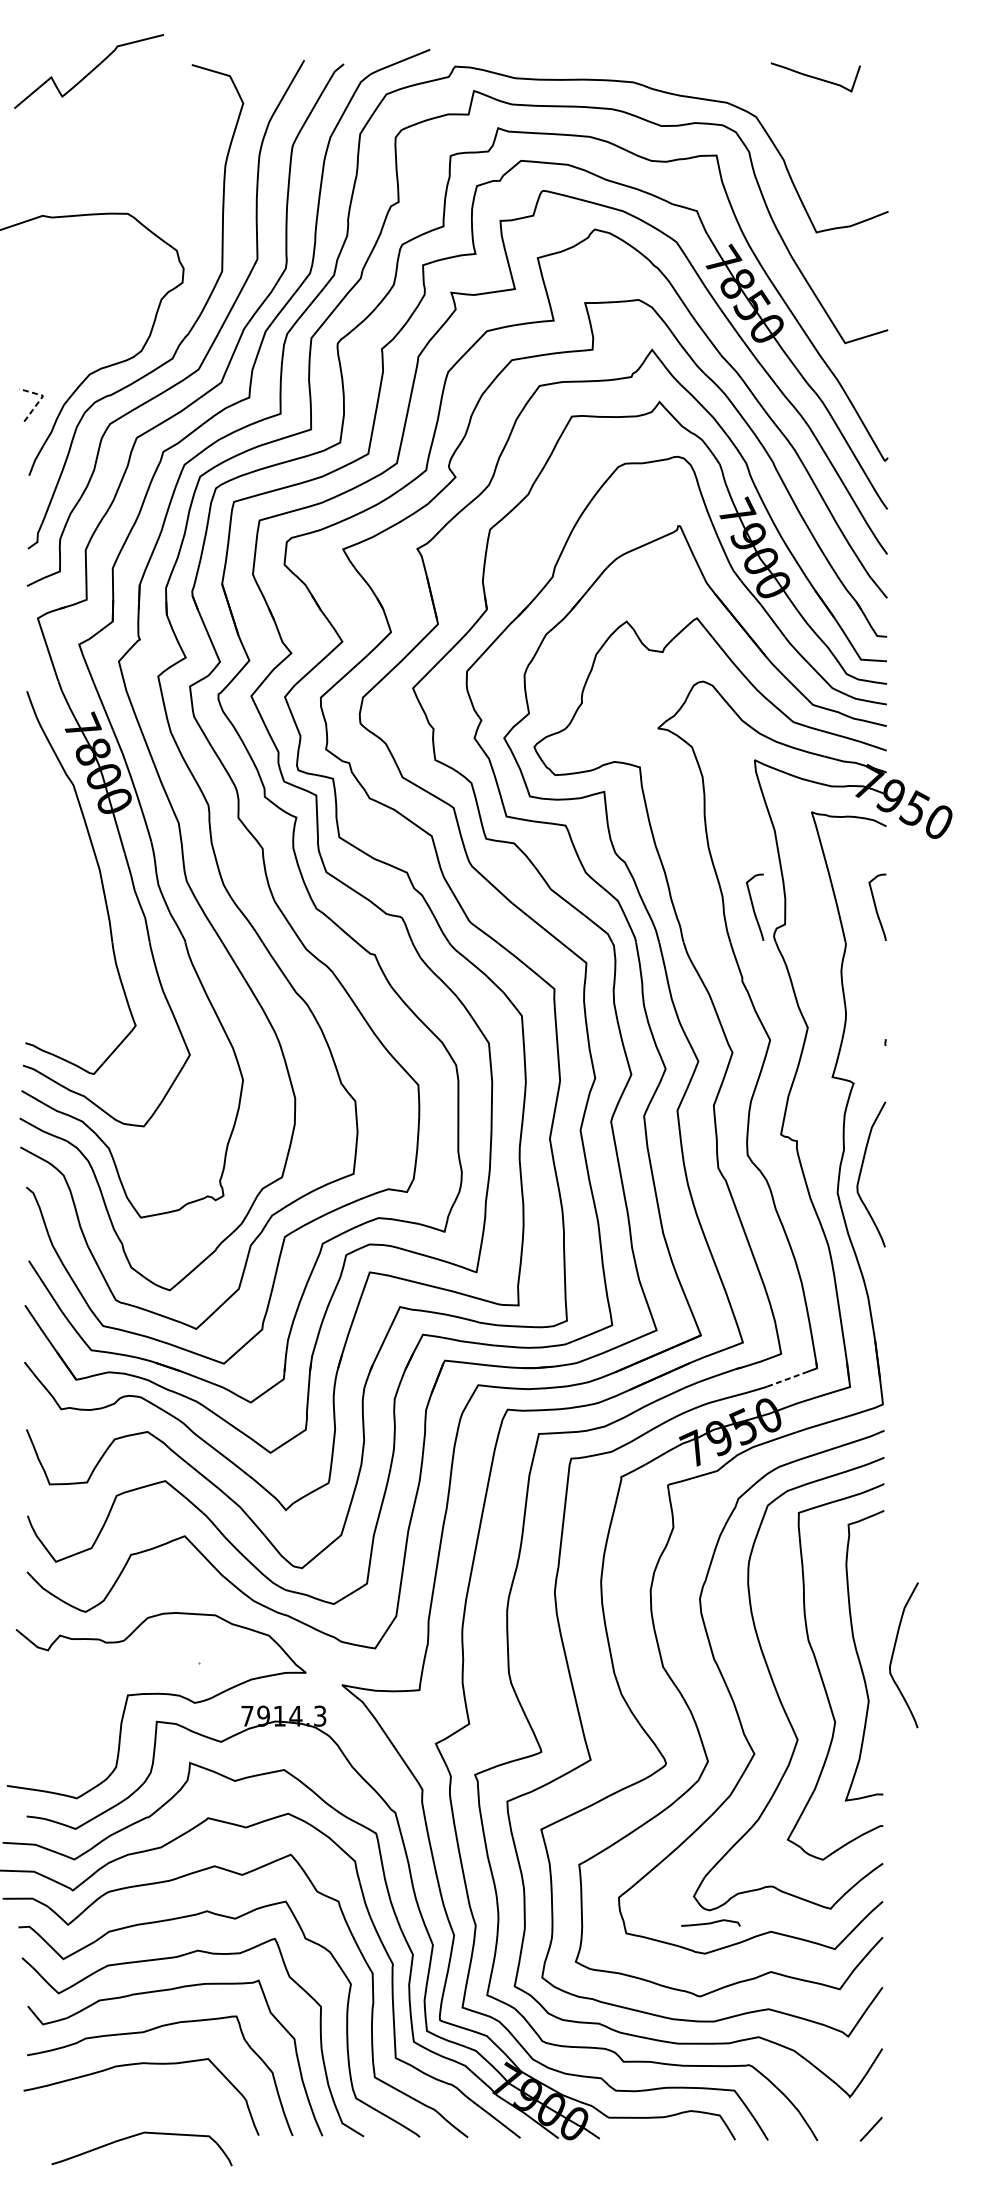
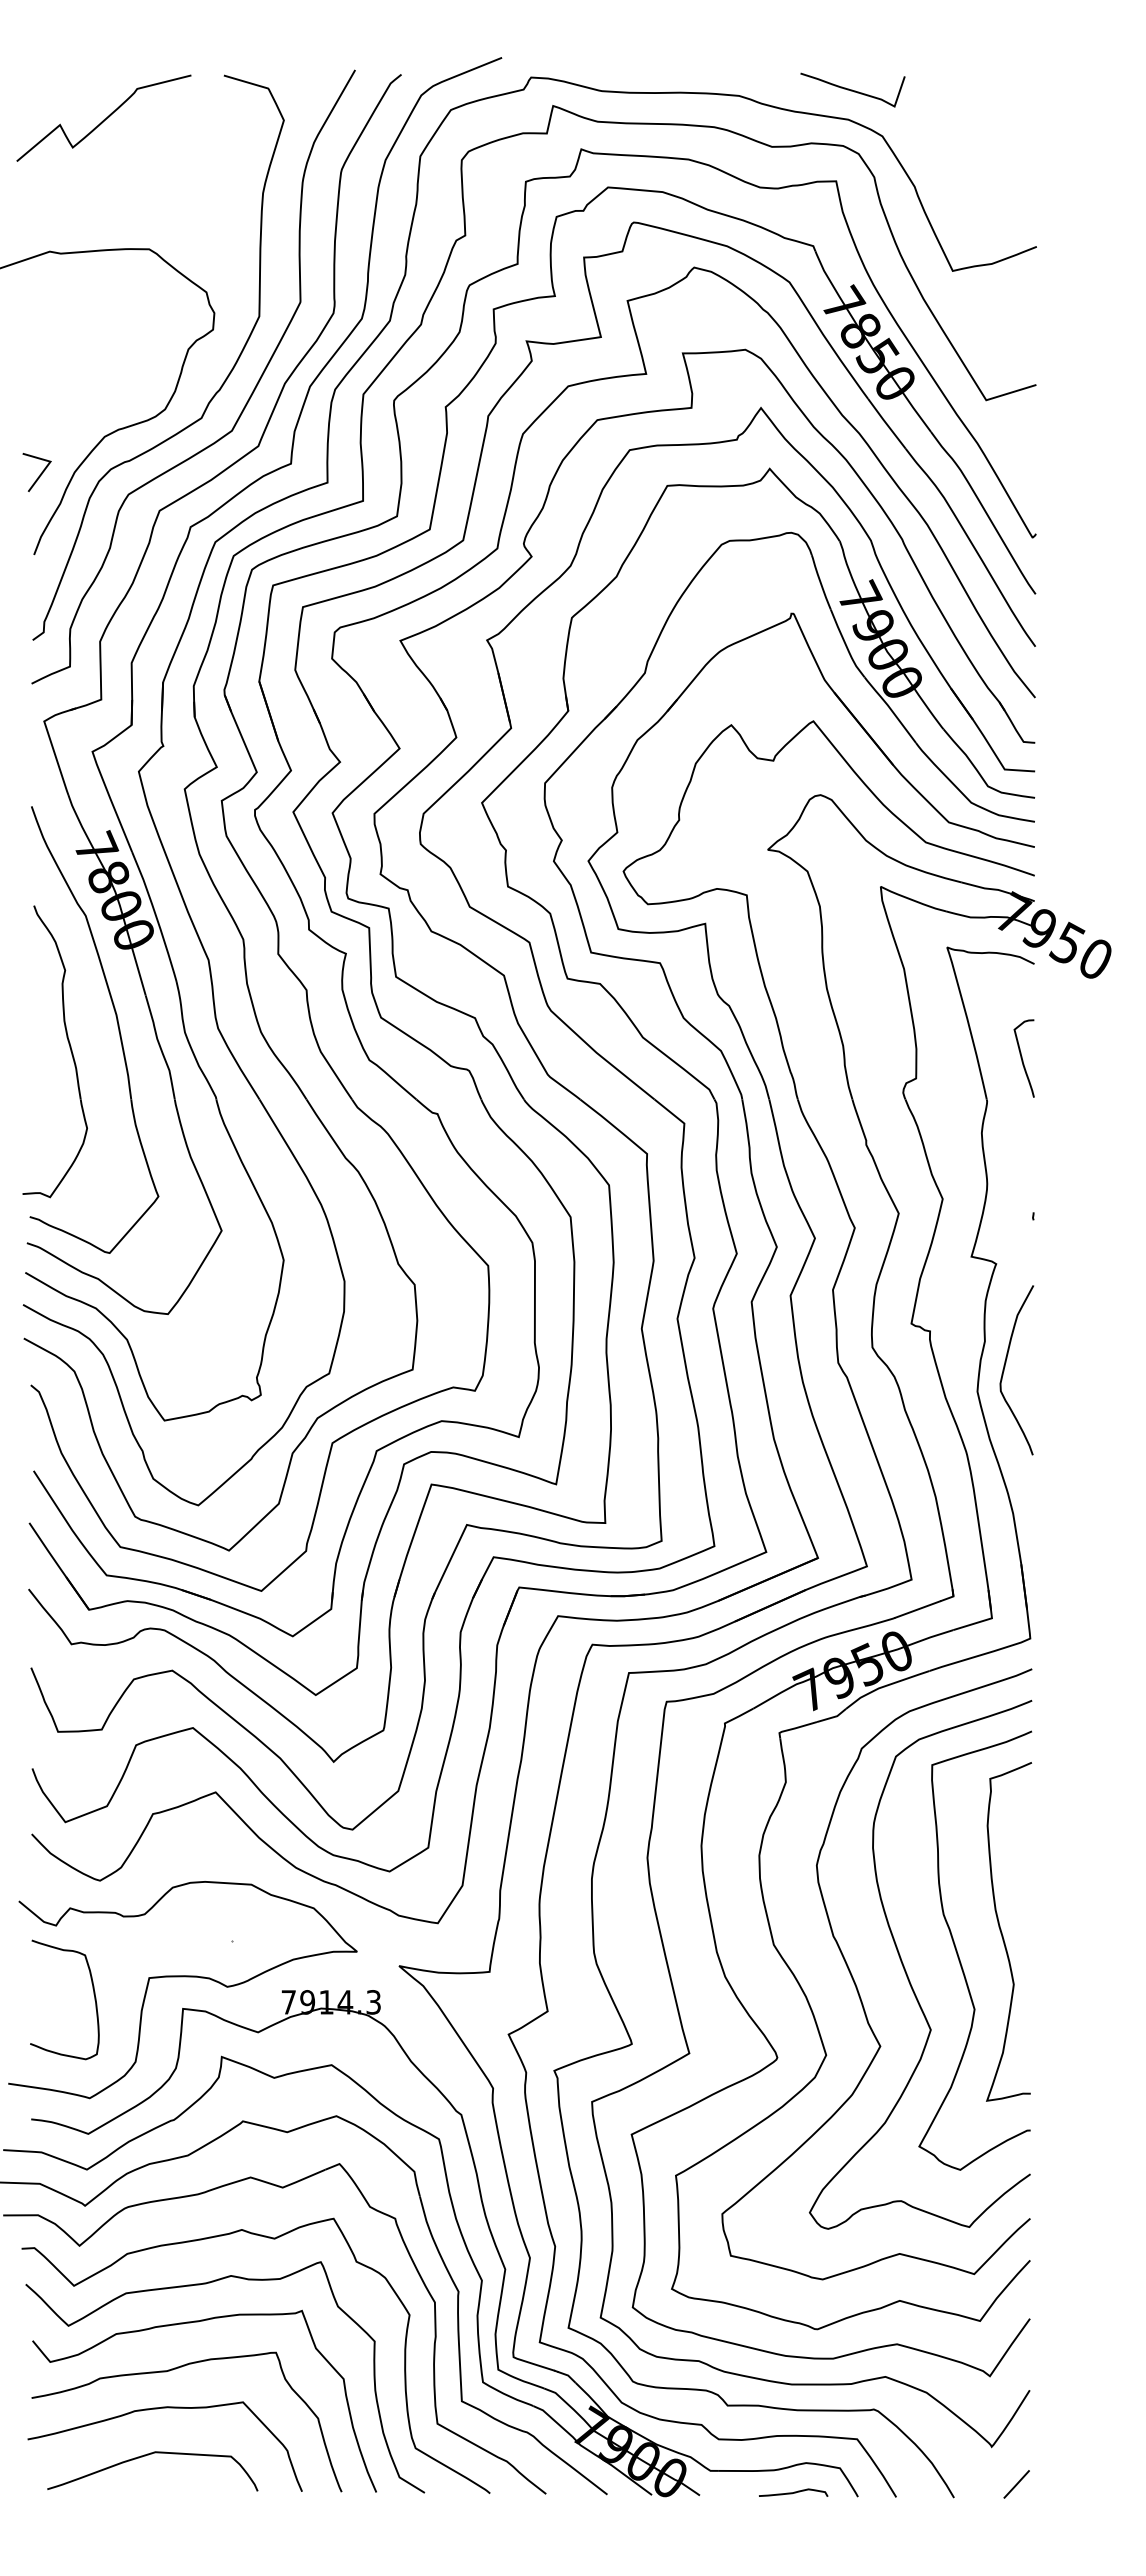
curve: (88, 72) -> (103, 119), moved
curve: (815, 76) -> (852, 89), moved
line: (41, 398) -> (48, 464), dashed -> solid
part: (59, 897) -> (69, 1047), added
curve: (753, 907) -> (879, 1058), removed
line: (786, 1379) -> (917, 1609), dashed -> solid
curve: (894, 1652) -> (1043, 1928), removed
curve: (80, 1709) -> (93, 1994), added
curve: (710, 1922) -> (793, 2492), moved
curve: (138, 2135) -> (148, 2455), moved

